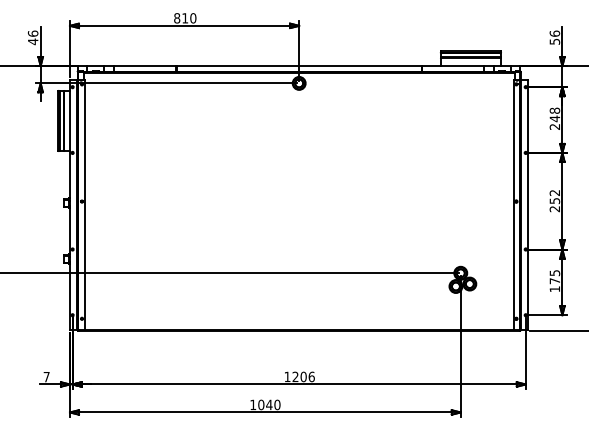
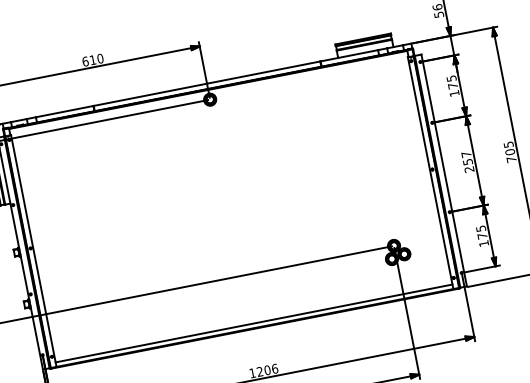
text: (177, 18) -> (85, 61), 810 -> 610
text: (554, 118) -> (452, 85), 248 -> 175
text: (554, 193) -> (466, 155), 252 -> 257
line: (298, 325) -> (253, 323), added

